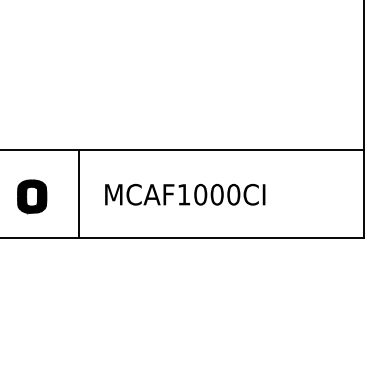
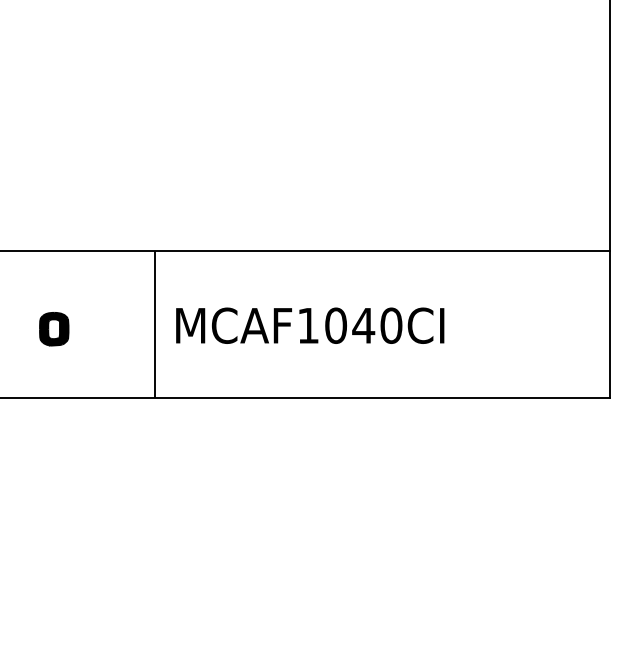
line: (79, 193) -> (154, 323), moved
text: (217, 194) -> (364, 325), MCAF1000CI -> MCAF1040CI
part: (32, 196) -> (54, 328), size x0.6

